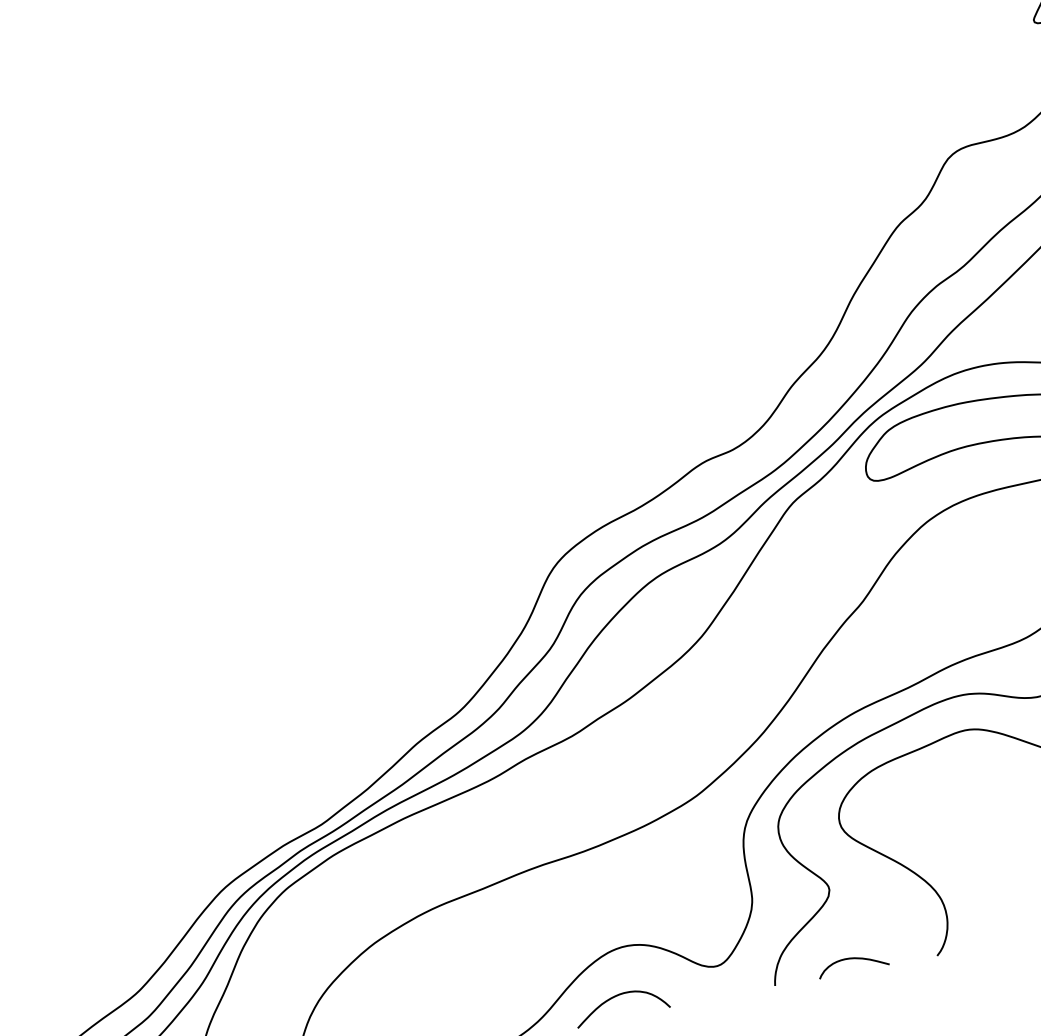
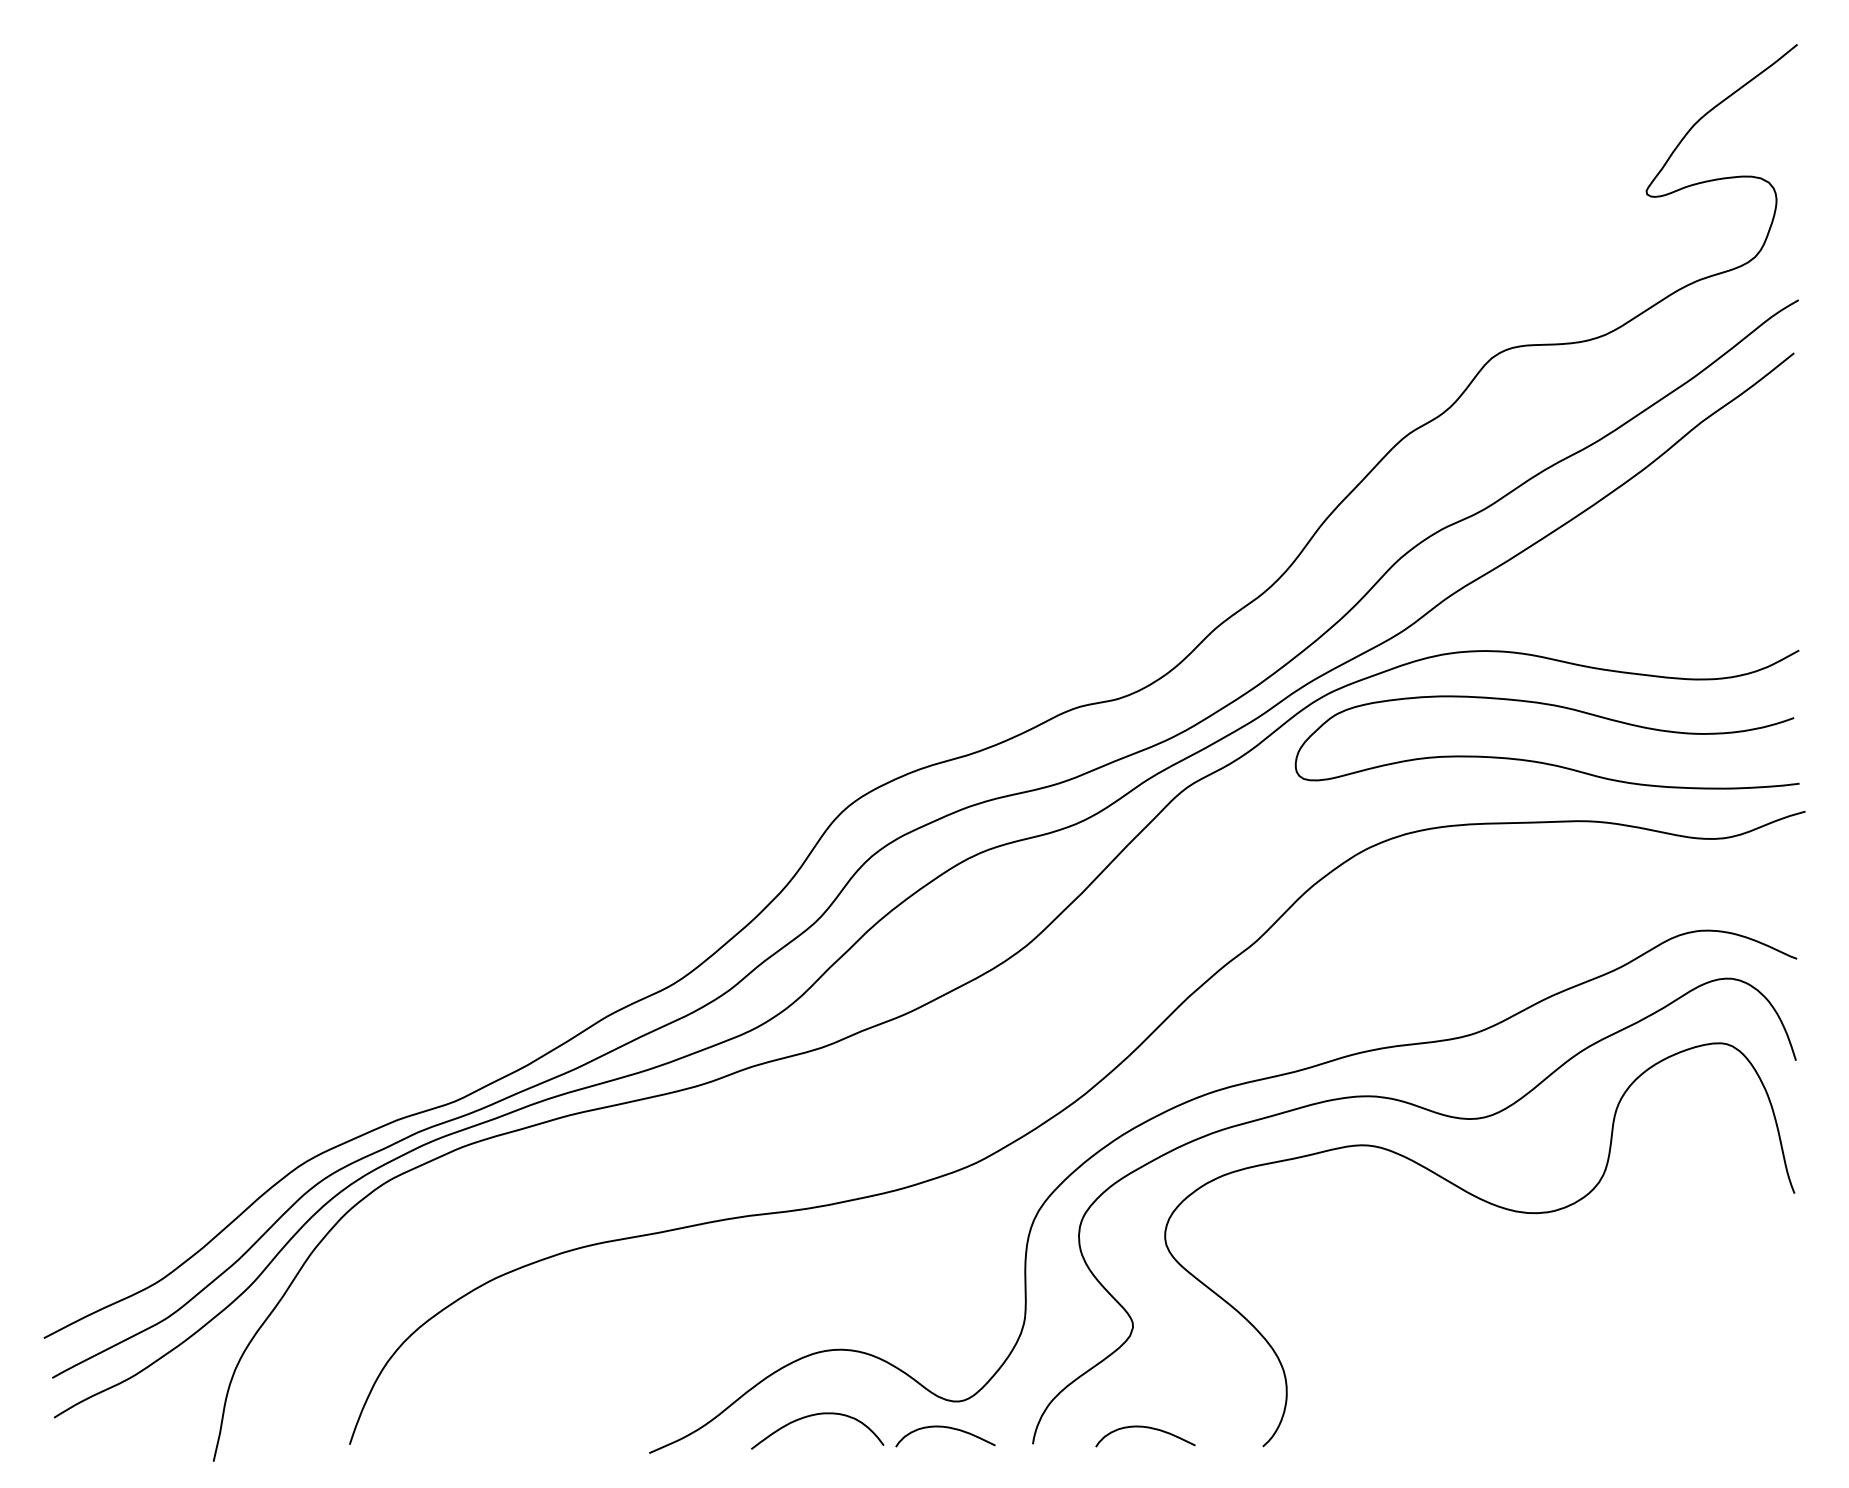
curve: (712, 986) -> (946, 1428), added

